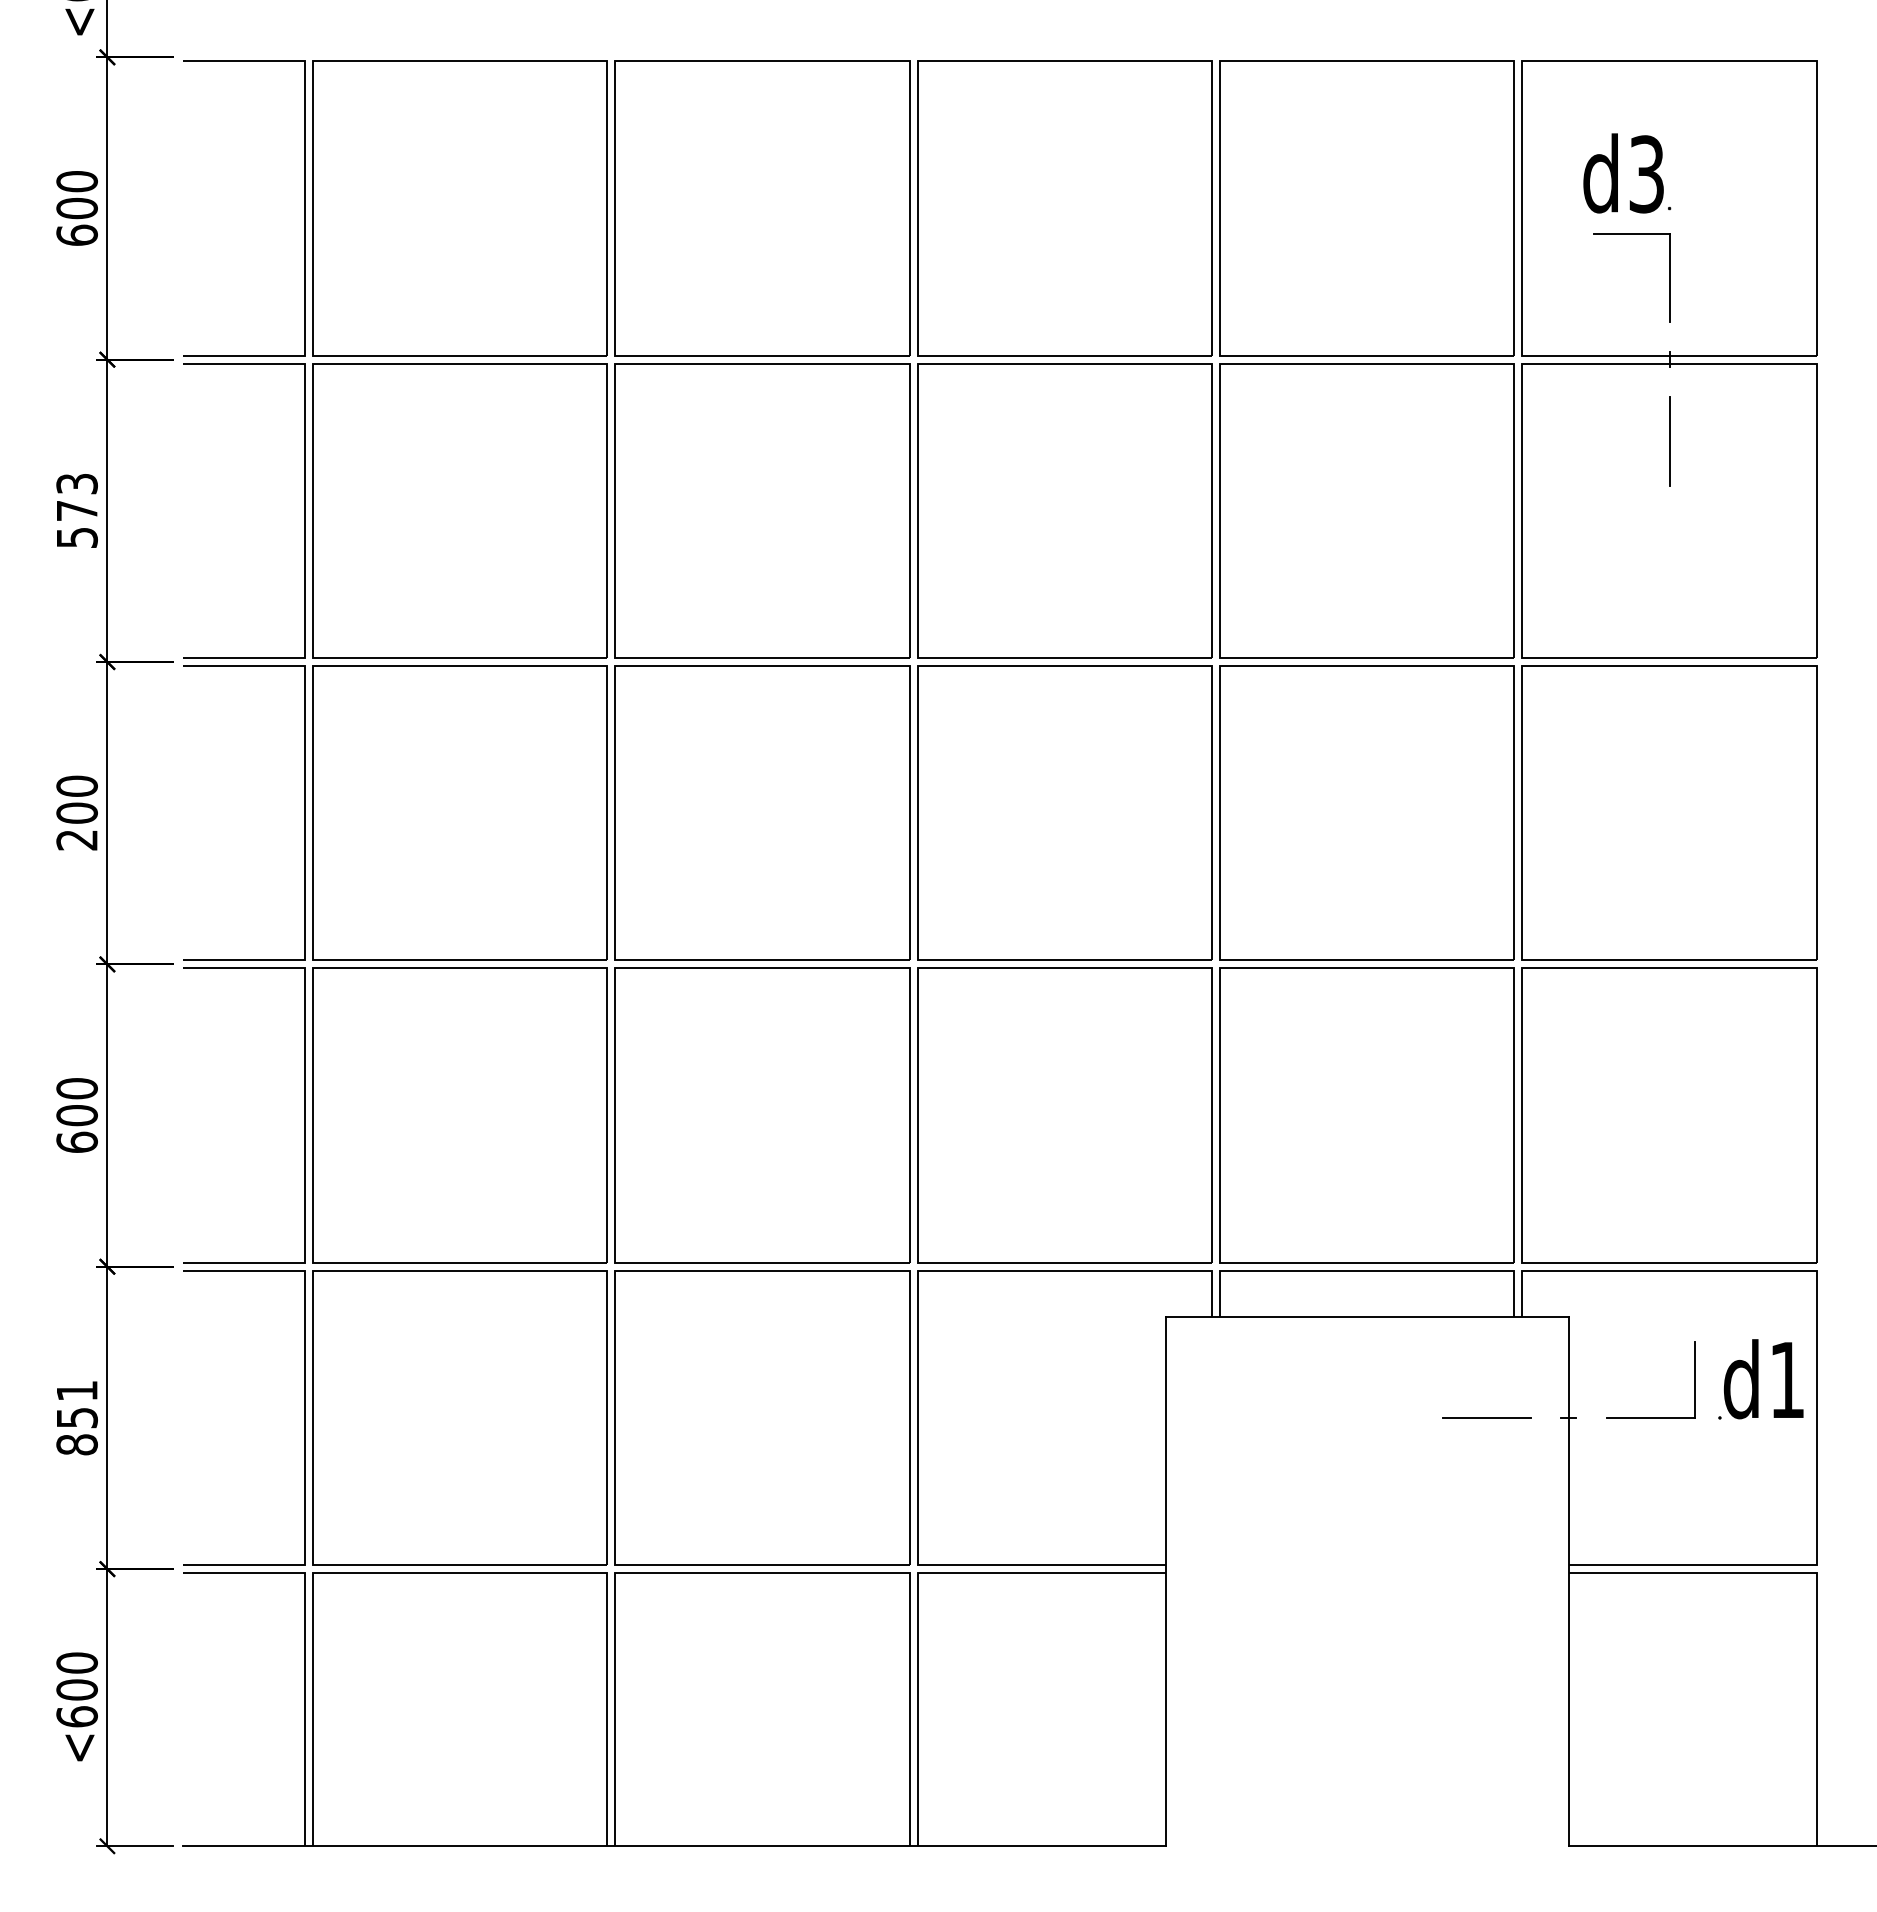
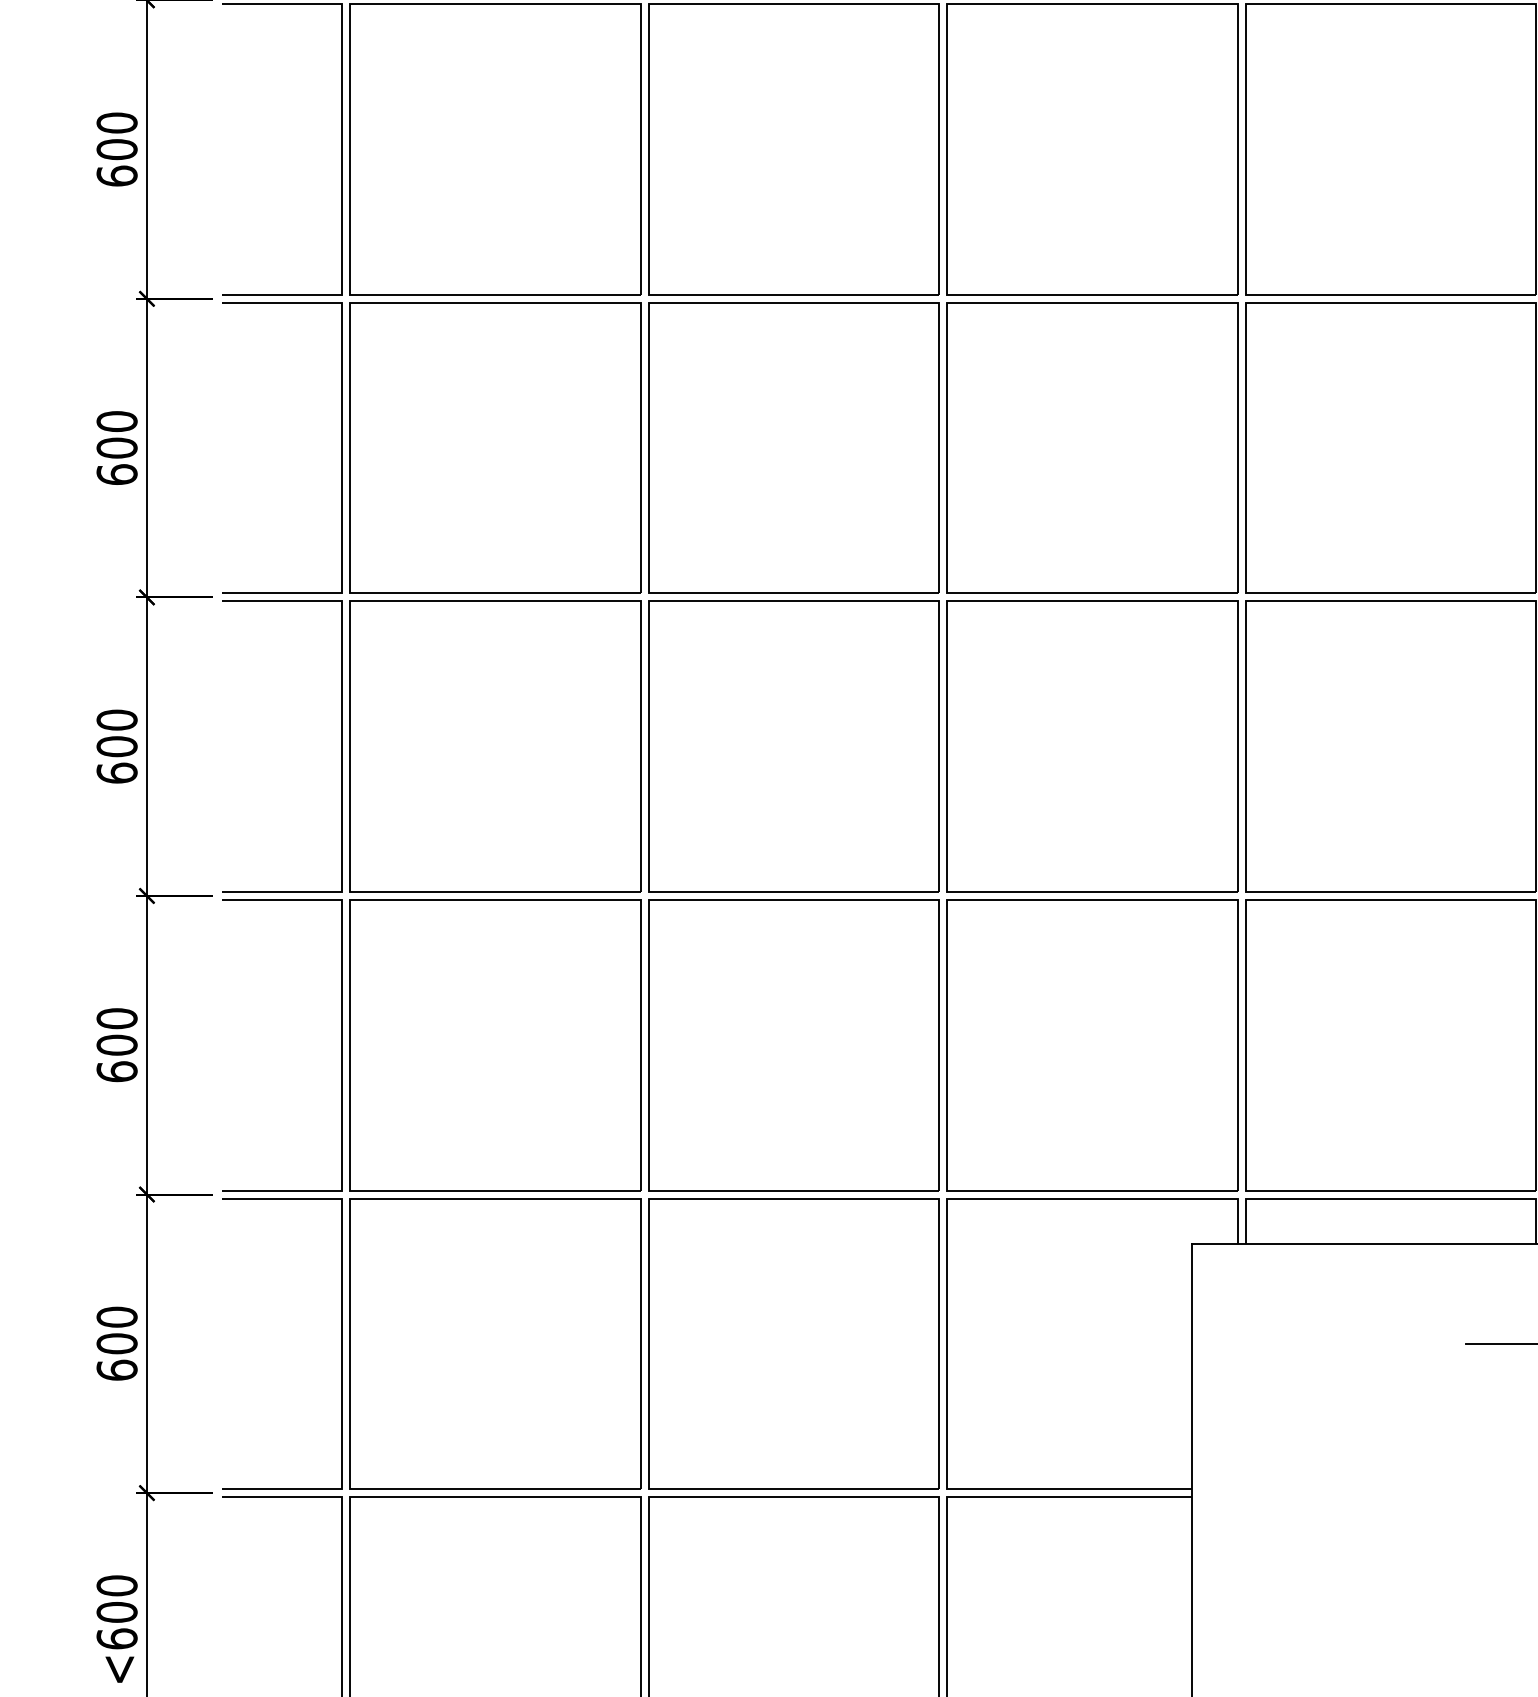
text: (76, 510) -> (116, 447), 573 -> 600
text: (76, 839) -> (116, 772), 200 -> 600
text: (76, 1417) -> (116, 1343), 851 -> 600

